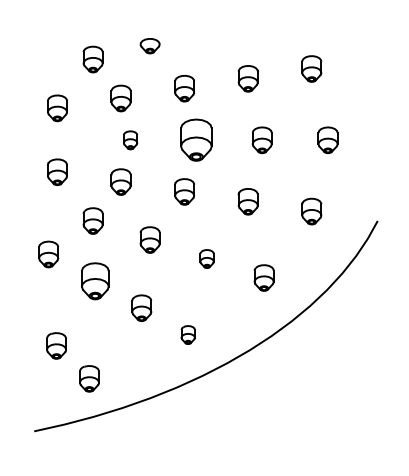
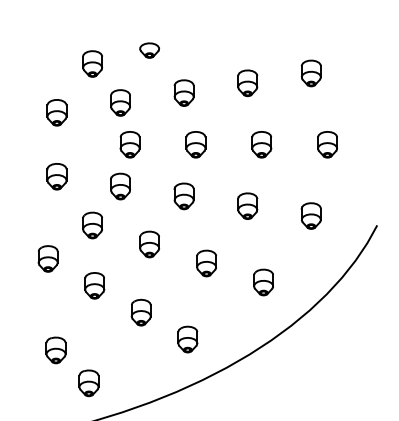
part: (130, 140) -> (130, 144), size x1.43
part: (196, 140) -> (196, 144), size x0.62
part: (206, 258) -> (206, 262), size x1.43
part: (94, 281) -> (94, 285), size x0.71
part: (187, 334) -> (187, 338), size x1.43

